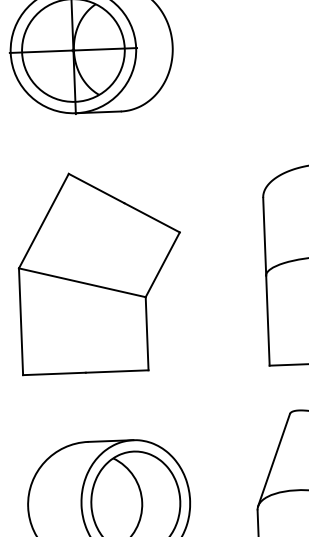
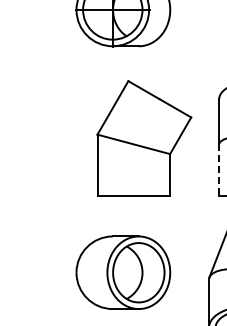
part: (100, 271) -> (144, 138), moved
line: (268, 320) -> (219, 170), solid -> dashed

